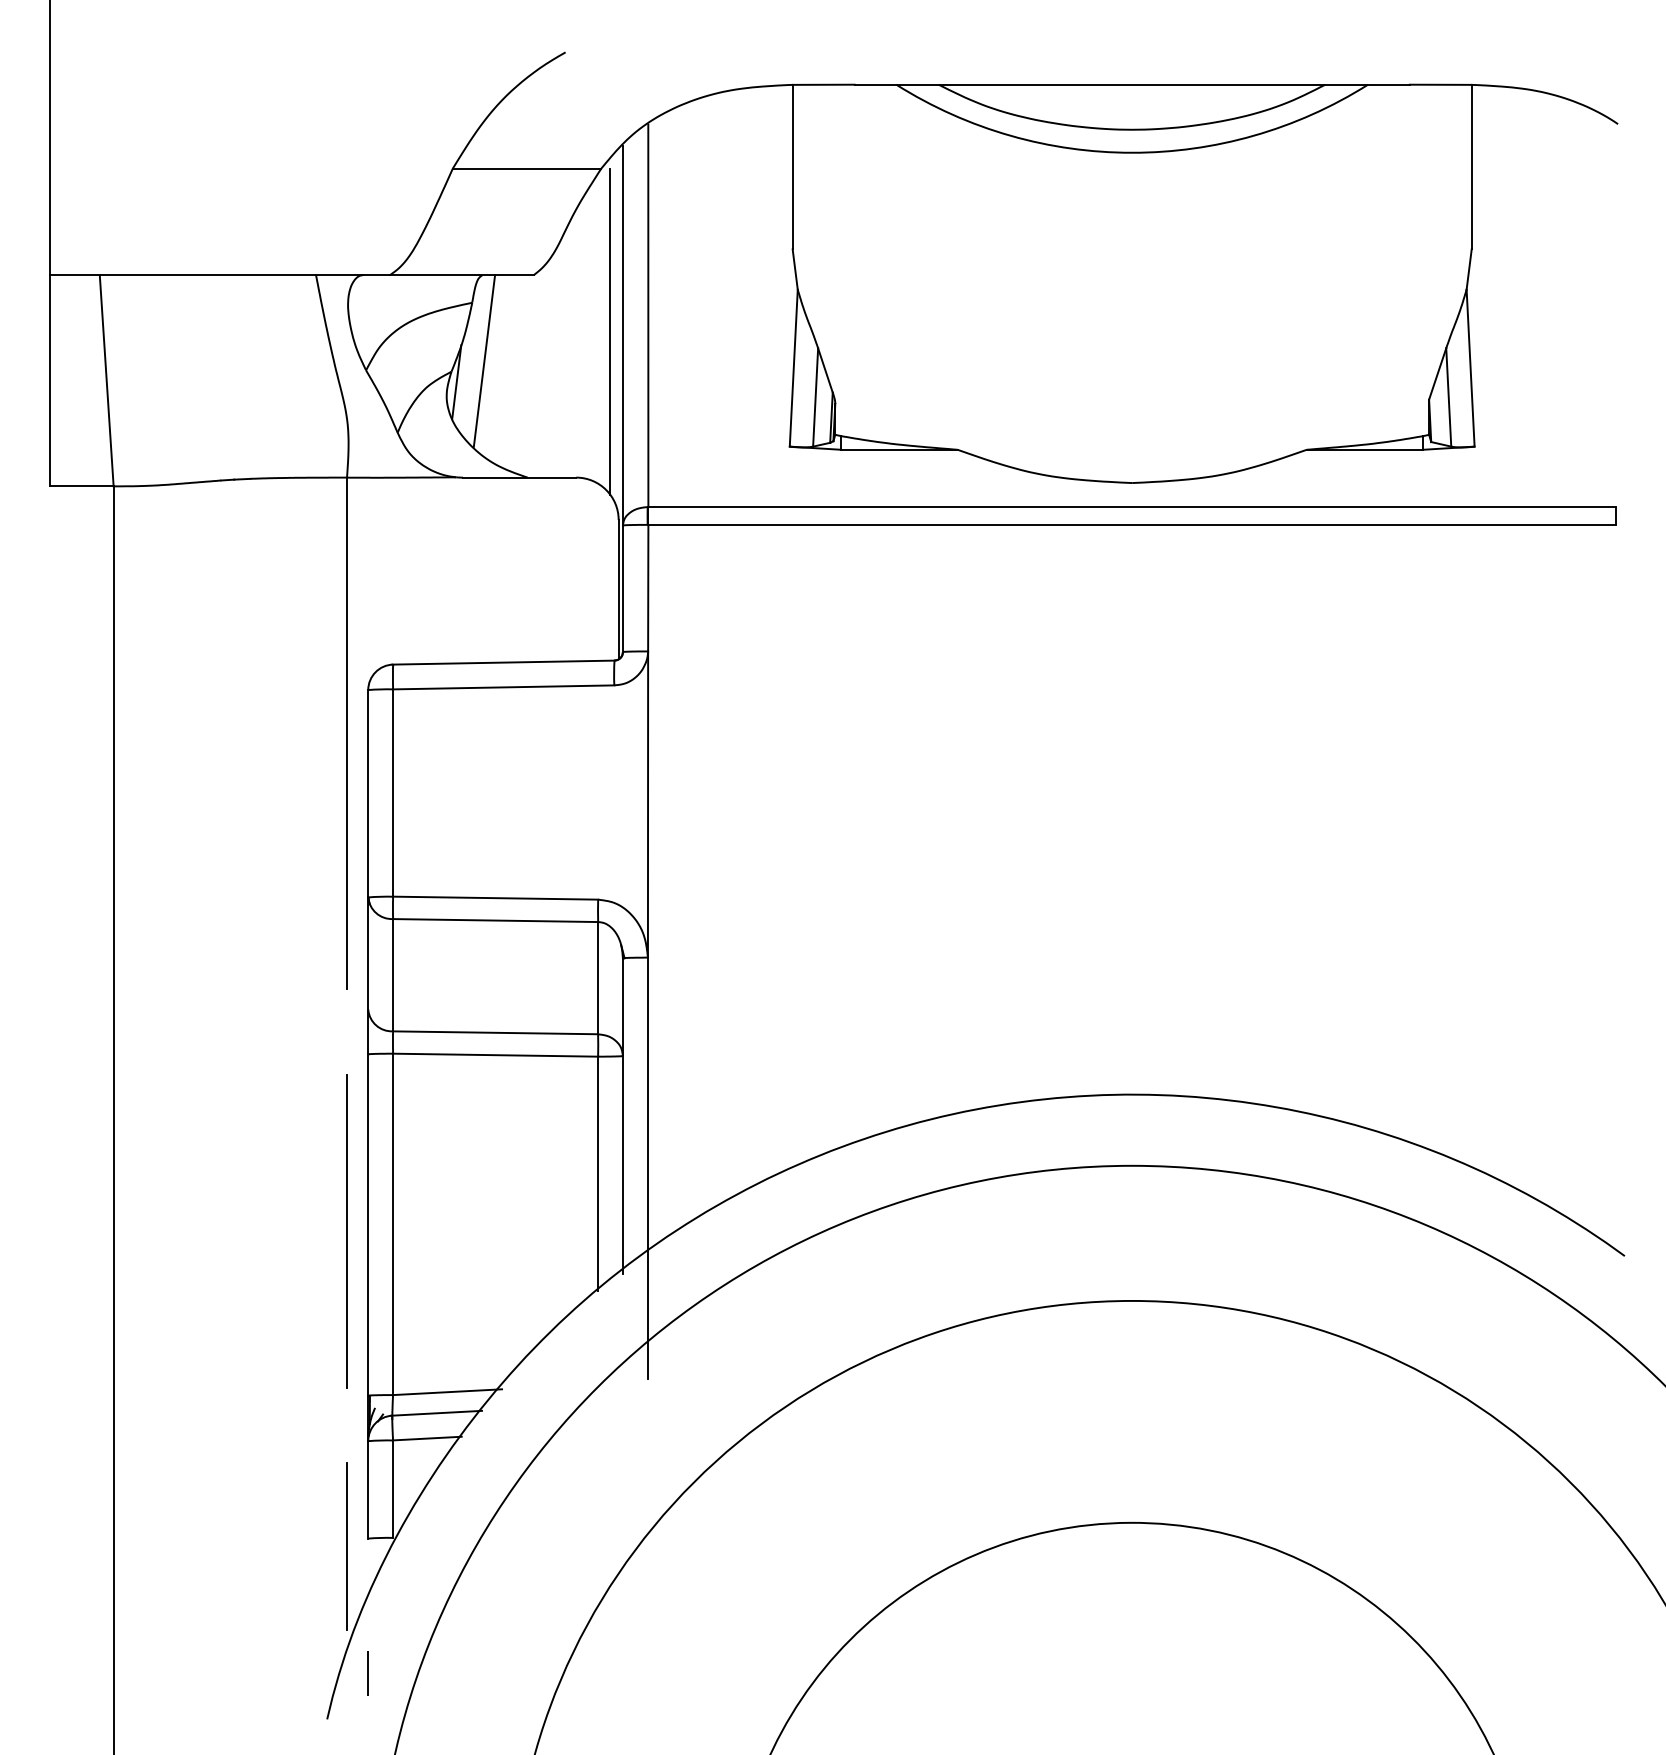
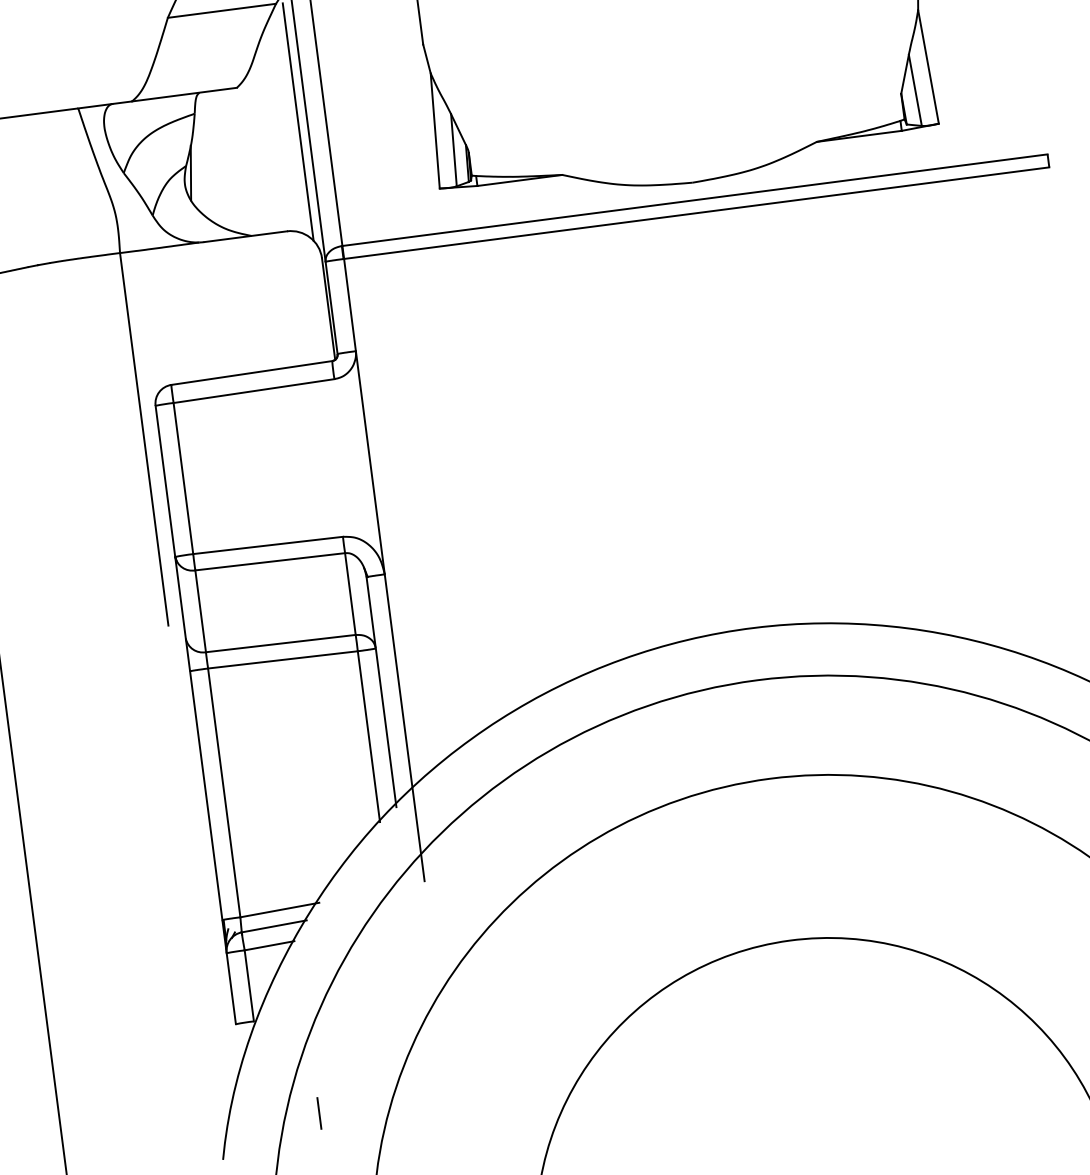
line: (484, 360) -> (209, 154), removed
line: (346, 1231) -> (190, 802), removed
line: (347, 1546) -> (221, 1031), removed
line: (367, 1673) -> (318, 1113), moved

